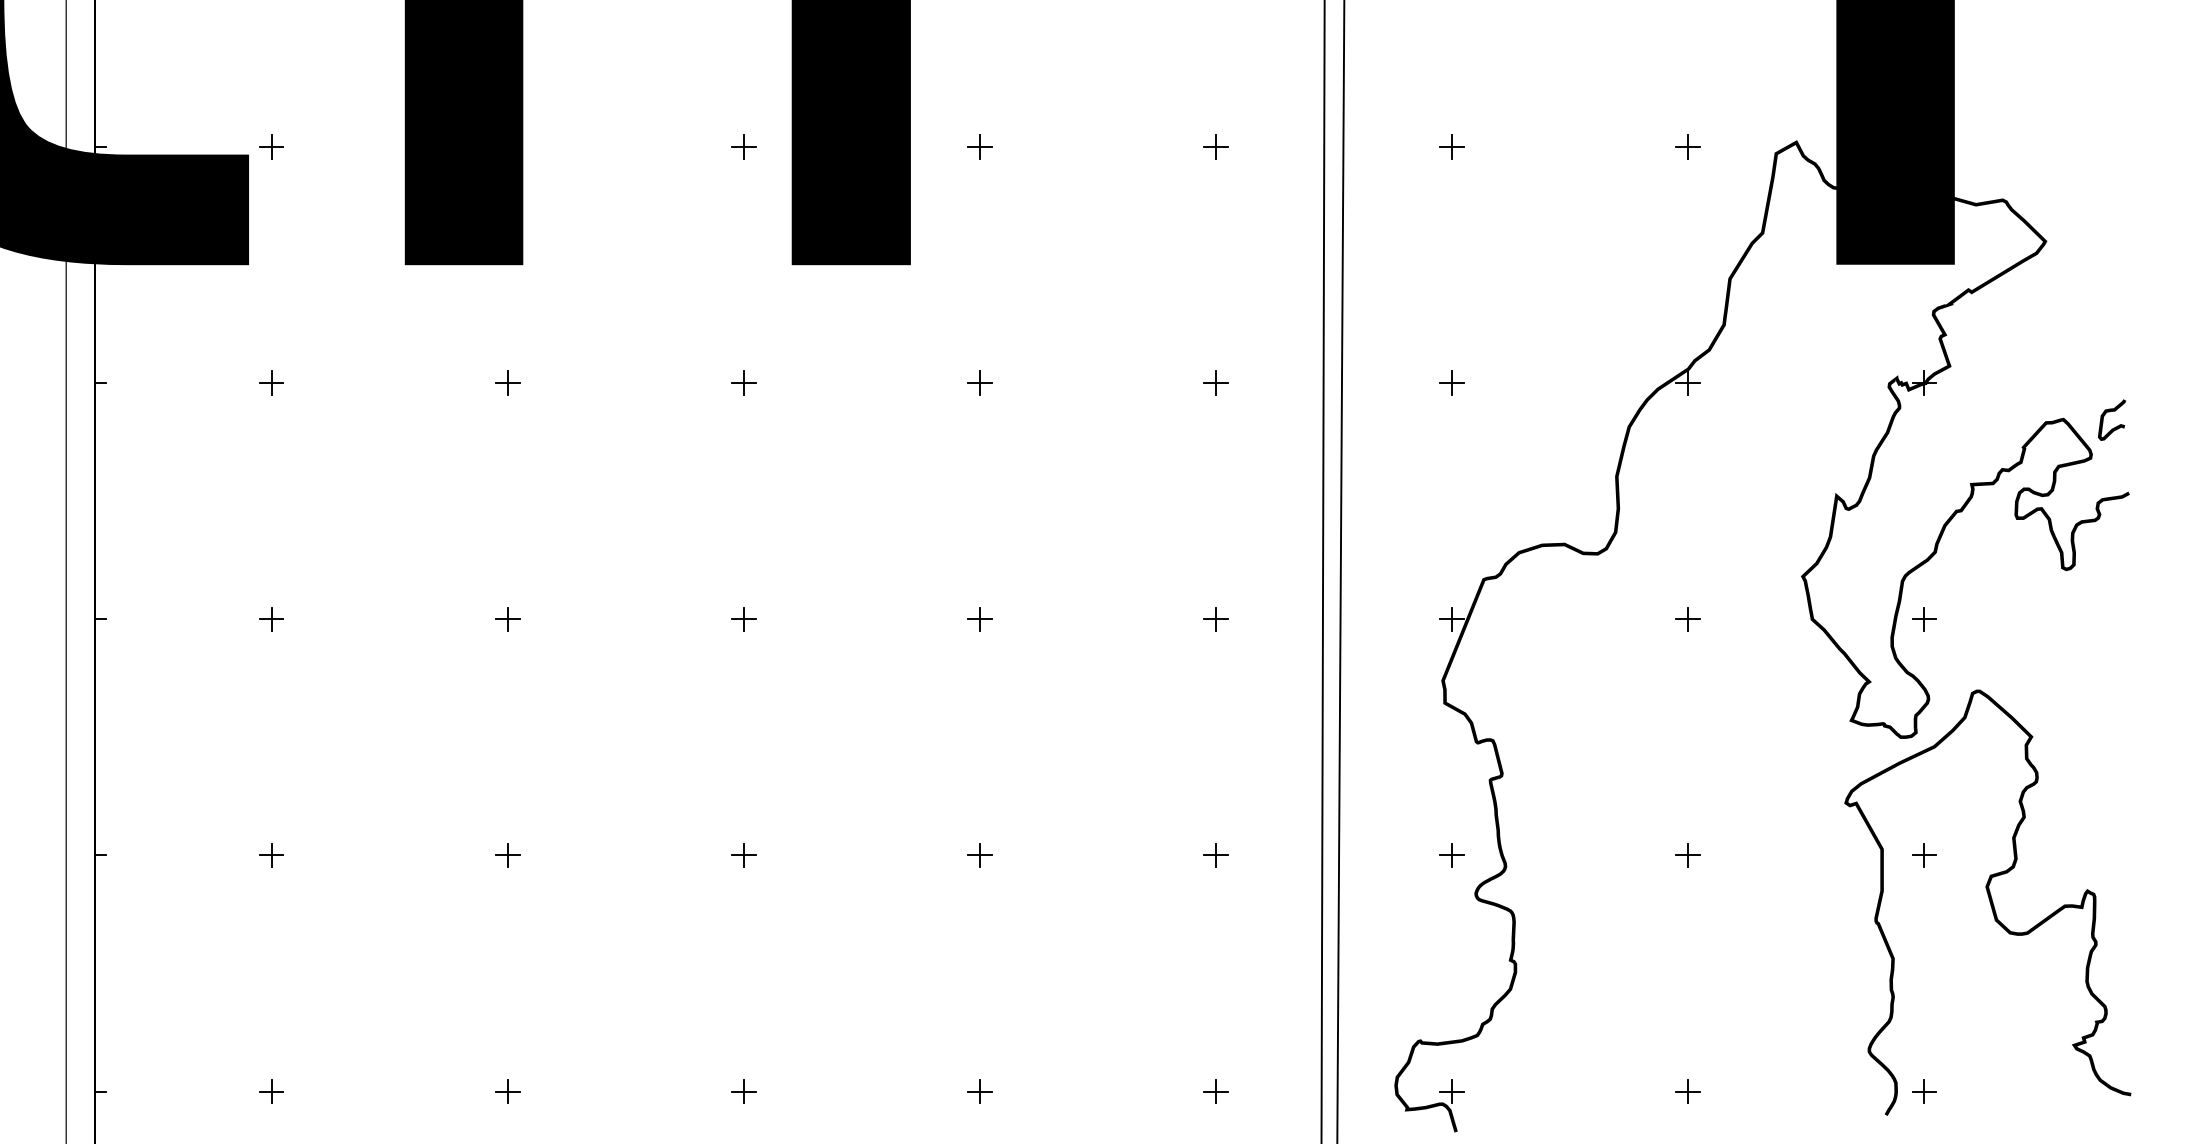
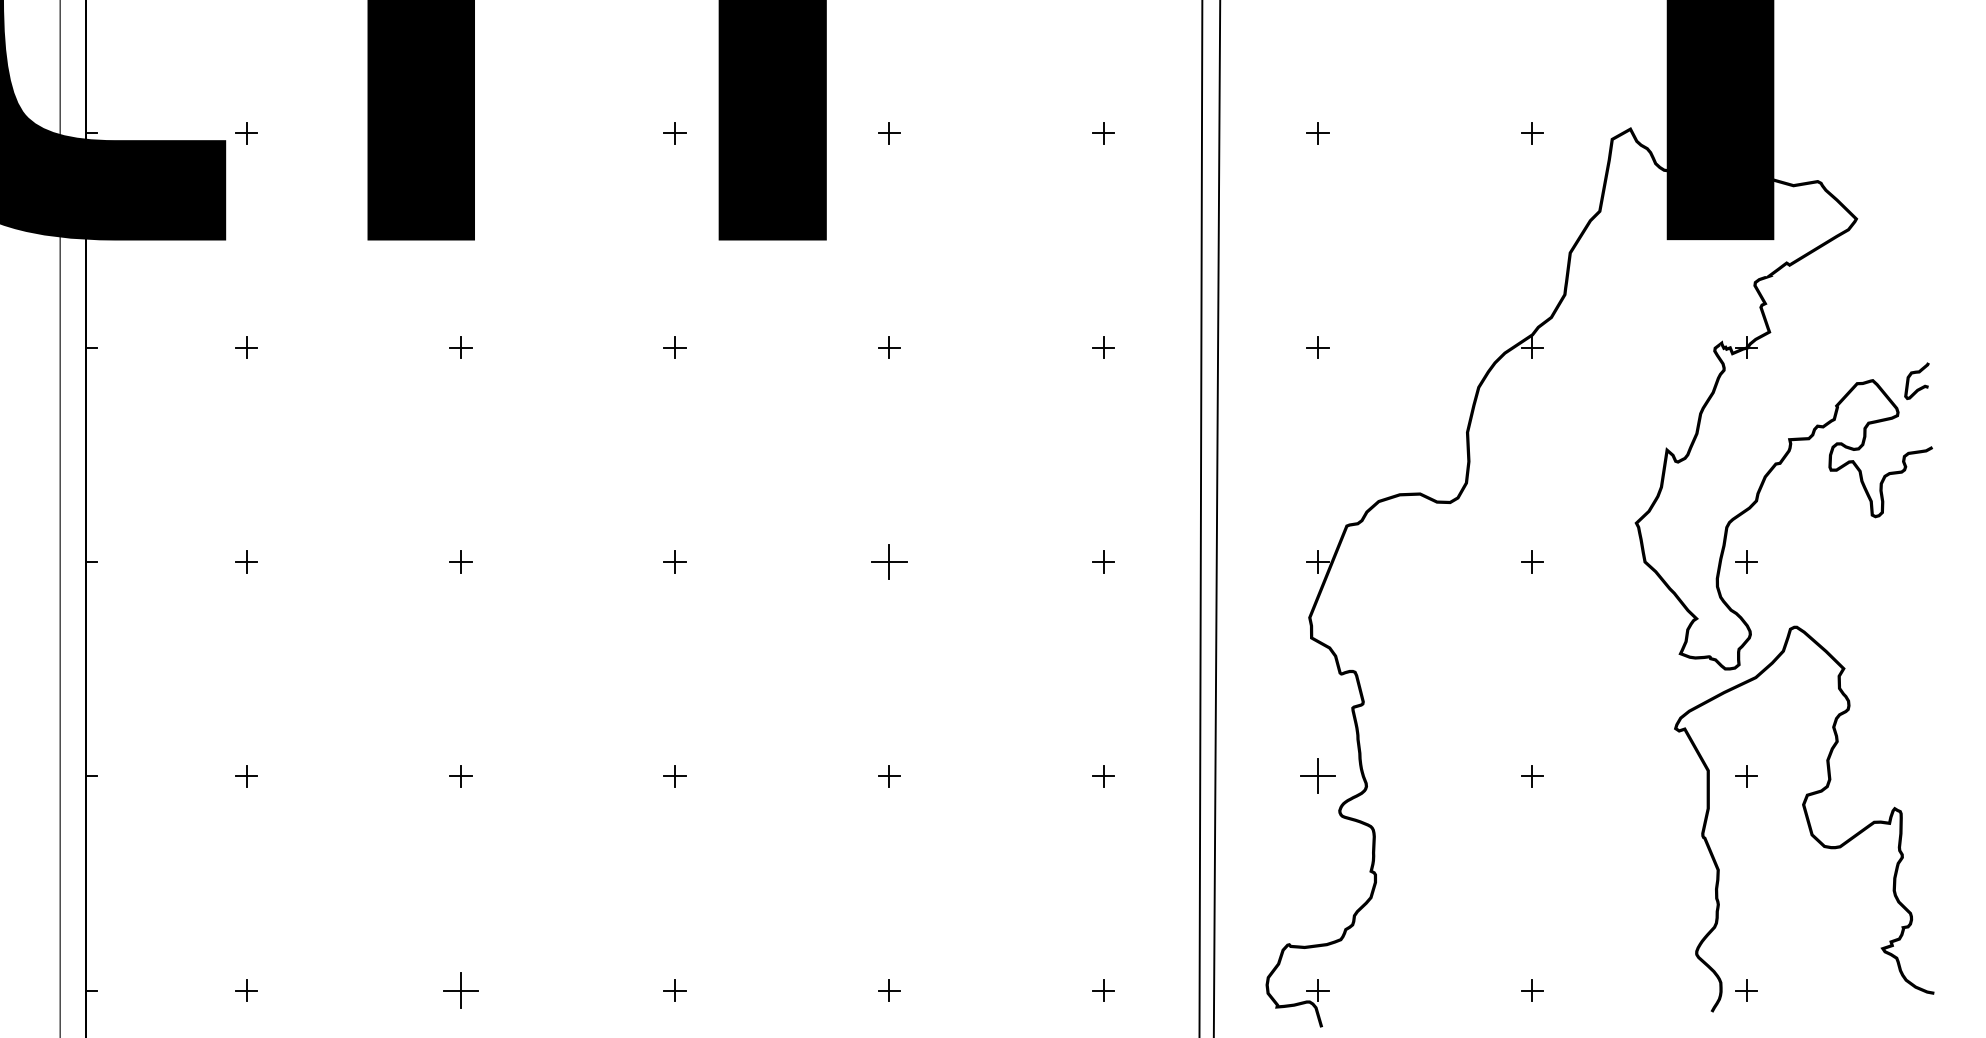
part: (979, 619) -> (889, 562), size x1.6
part: (1451, 855) -> (1317, 776), size x1.6
part: (507, 1091) -> (460, 990), size x1.6

